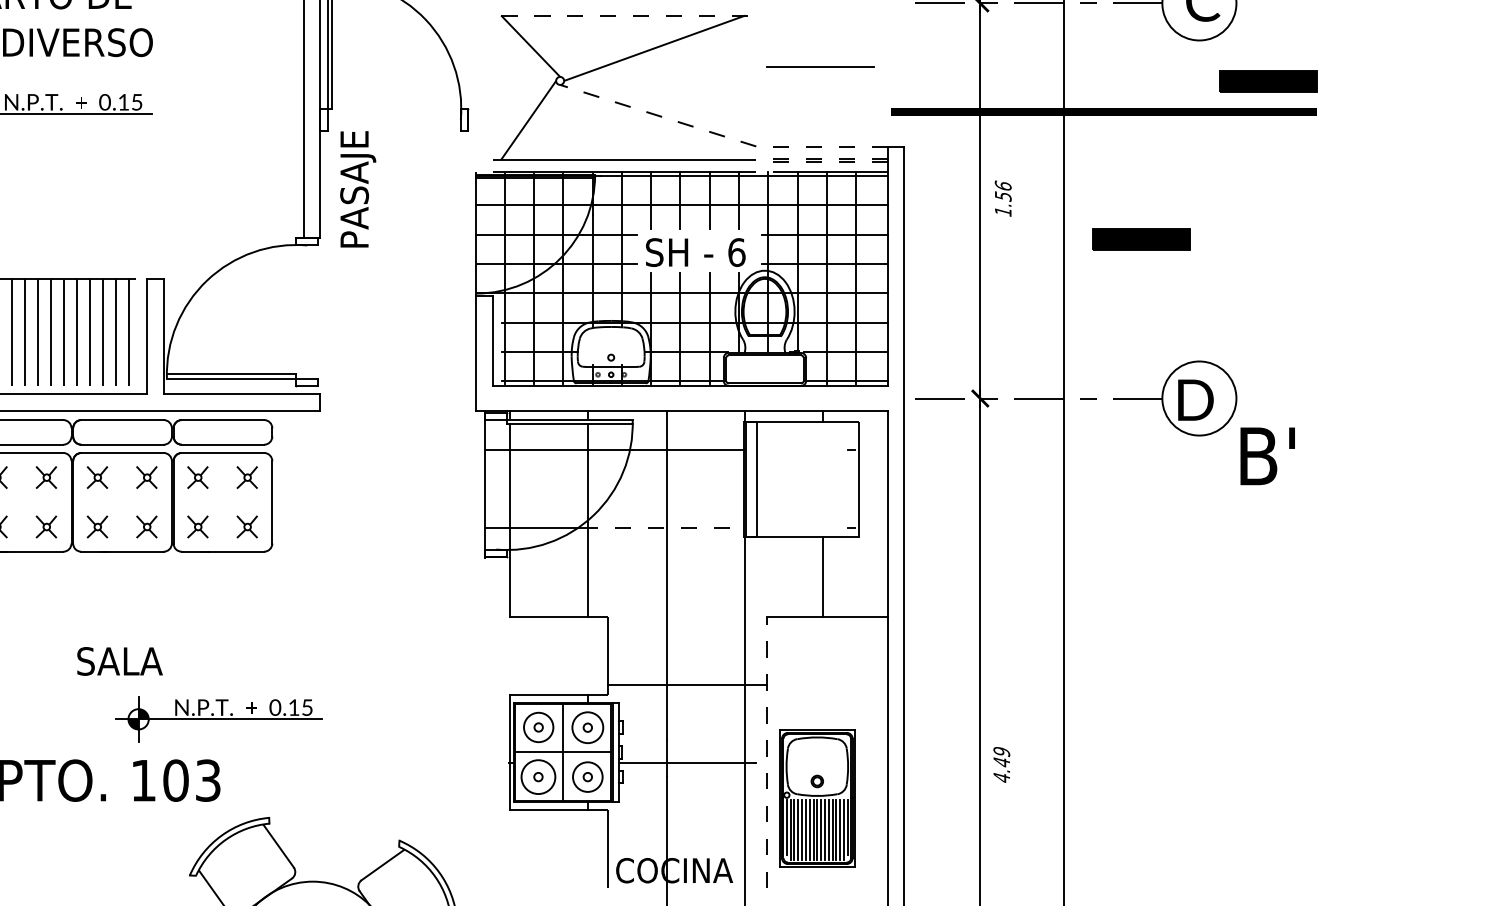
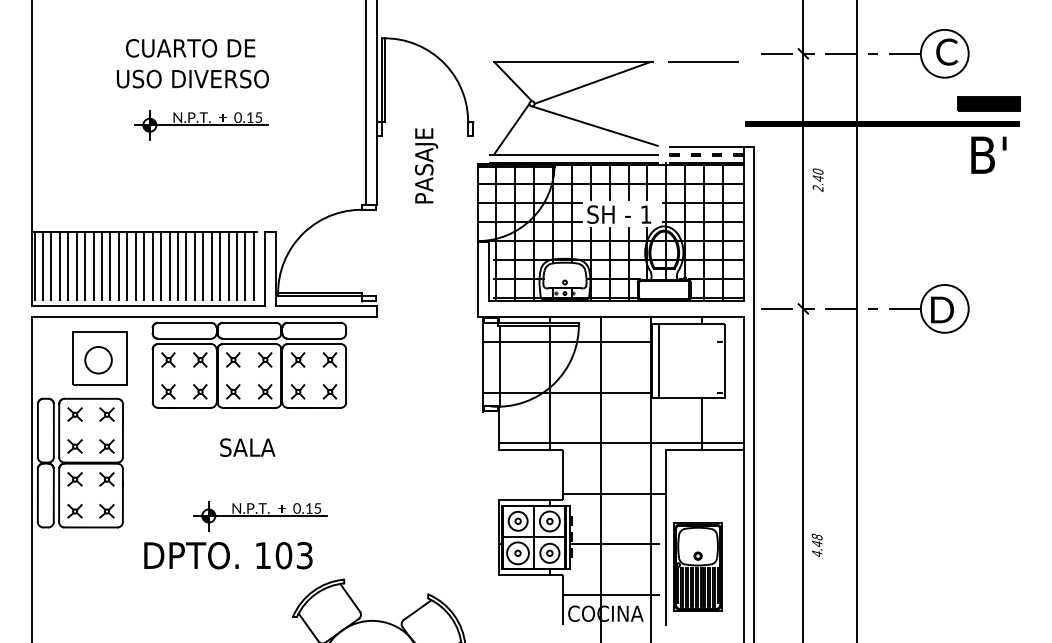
line: (624, 15) -> (573, 61), dashed -> solid
line: (819, 66) -> (703, 61), moved
line: (656, 116) -> (594, 126), dashed -> solid
line: (830, 147) -> (706, 146), dashed -> solid
text: (358, 188) -> (426, 165), moved
text: (1002, 198) -> (817, 179), 1.56 -> 2.40
part: (1140, 238) -> (906, 205), removed
text: (735, 252) -> (645, 214), 6 -> 1
text: (1267, 455) -> (988, 154), moved
line: (663, 527) -> (598, 392), dashed -> solid
line: (698, 606) -> (621, 443), added
text: (119, 661) -> (247, 447), moved
part: (218, 720) -> (260, 516), moved
text: (1002, 751) -> (817, 536), 4.49 -> 4.48
line: (766, 752) -> (665, 537), dashed -> solid
line: (681, 842) -> (610, 595), added

